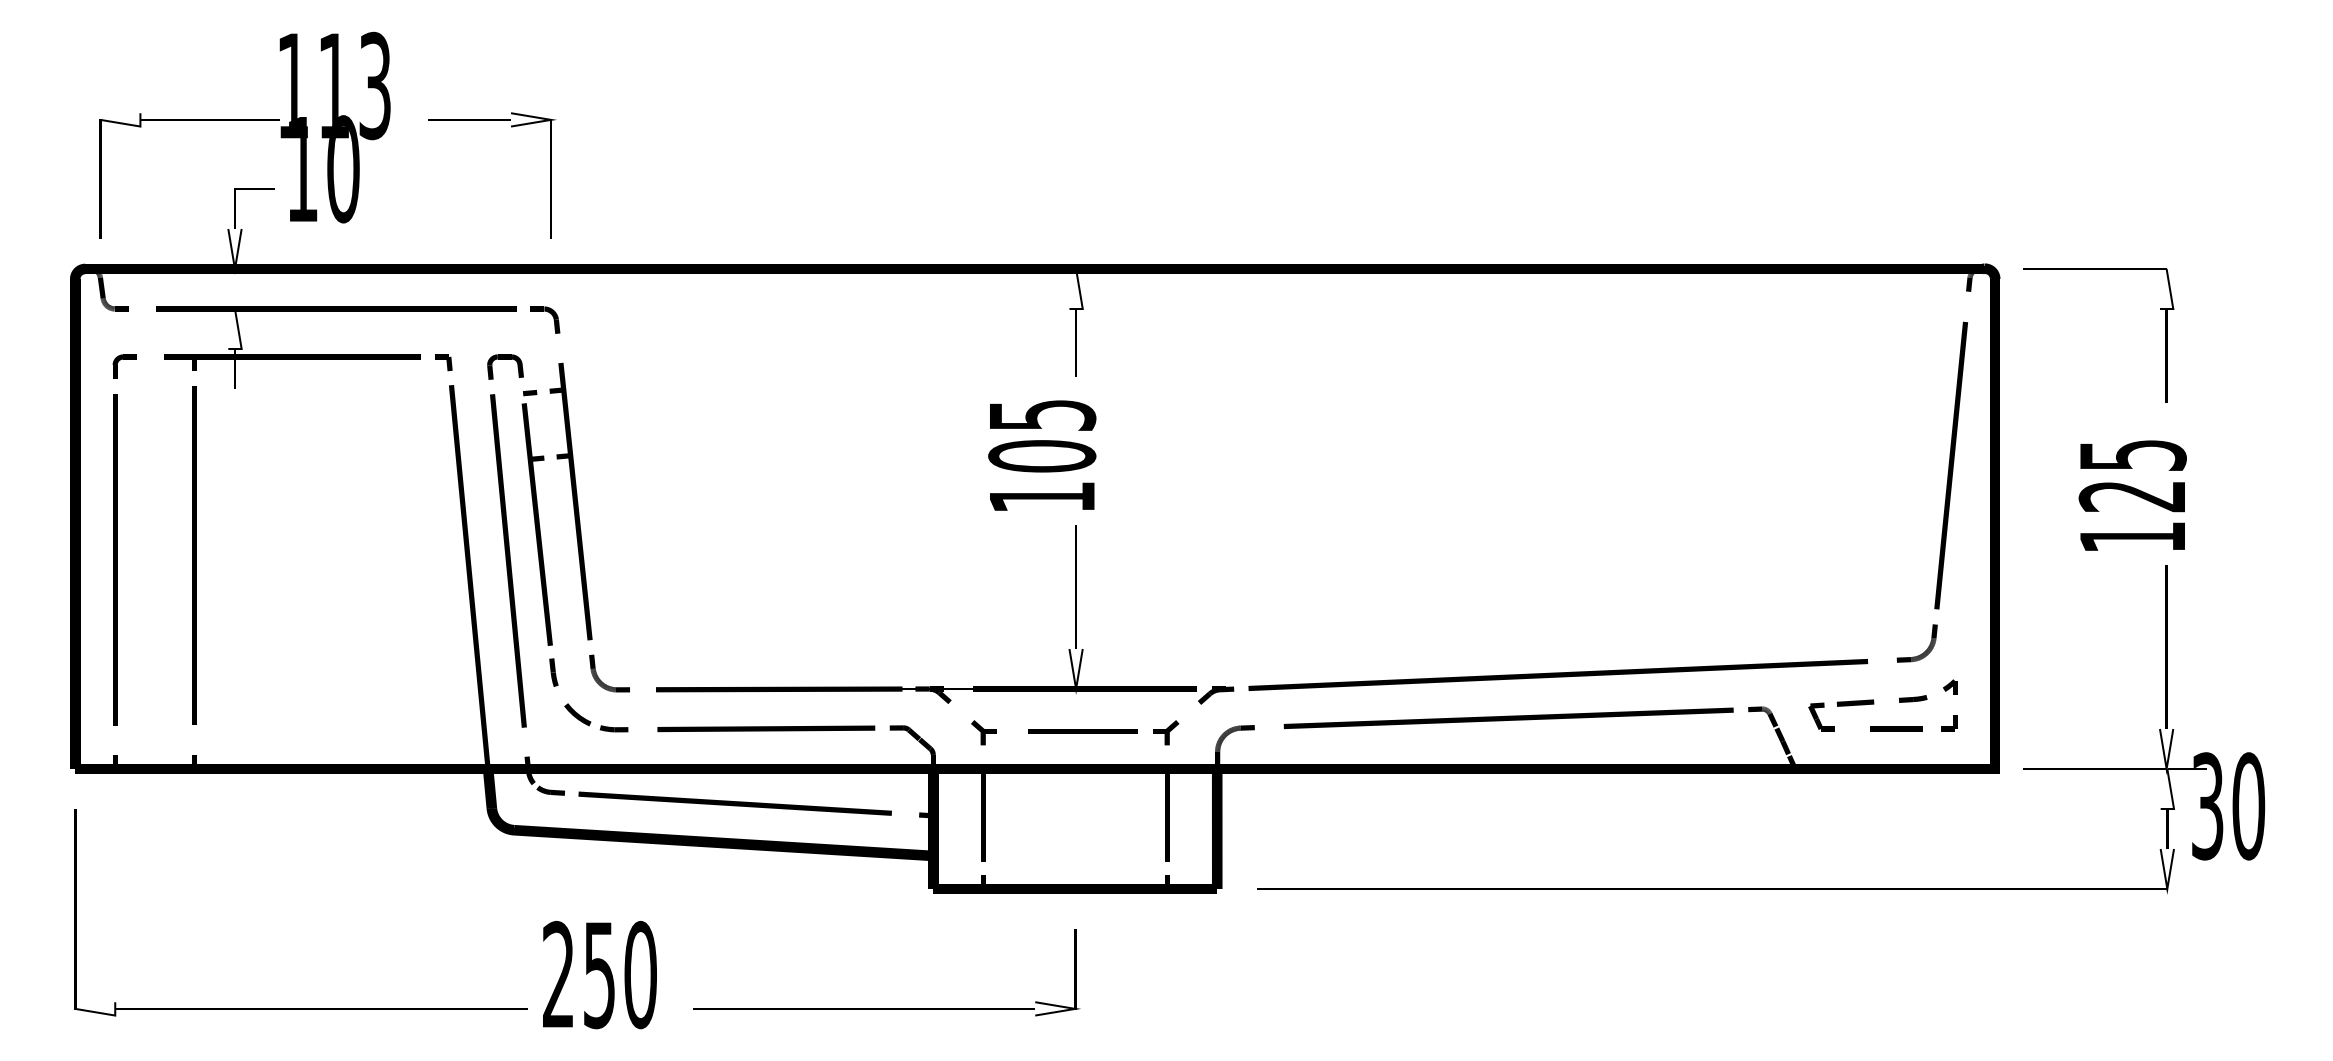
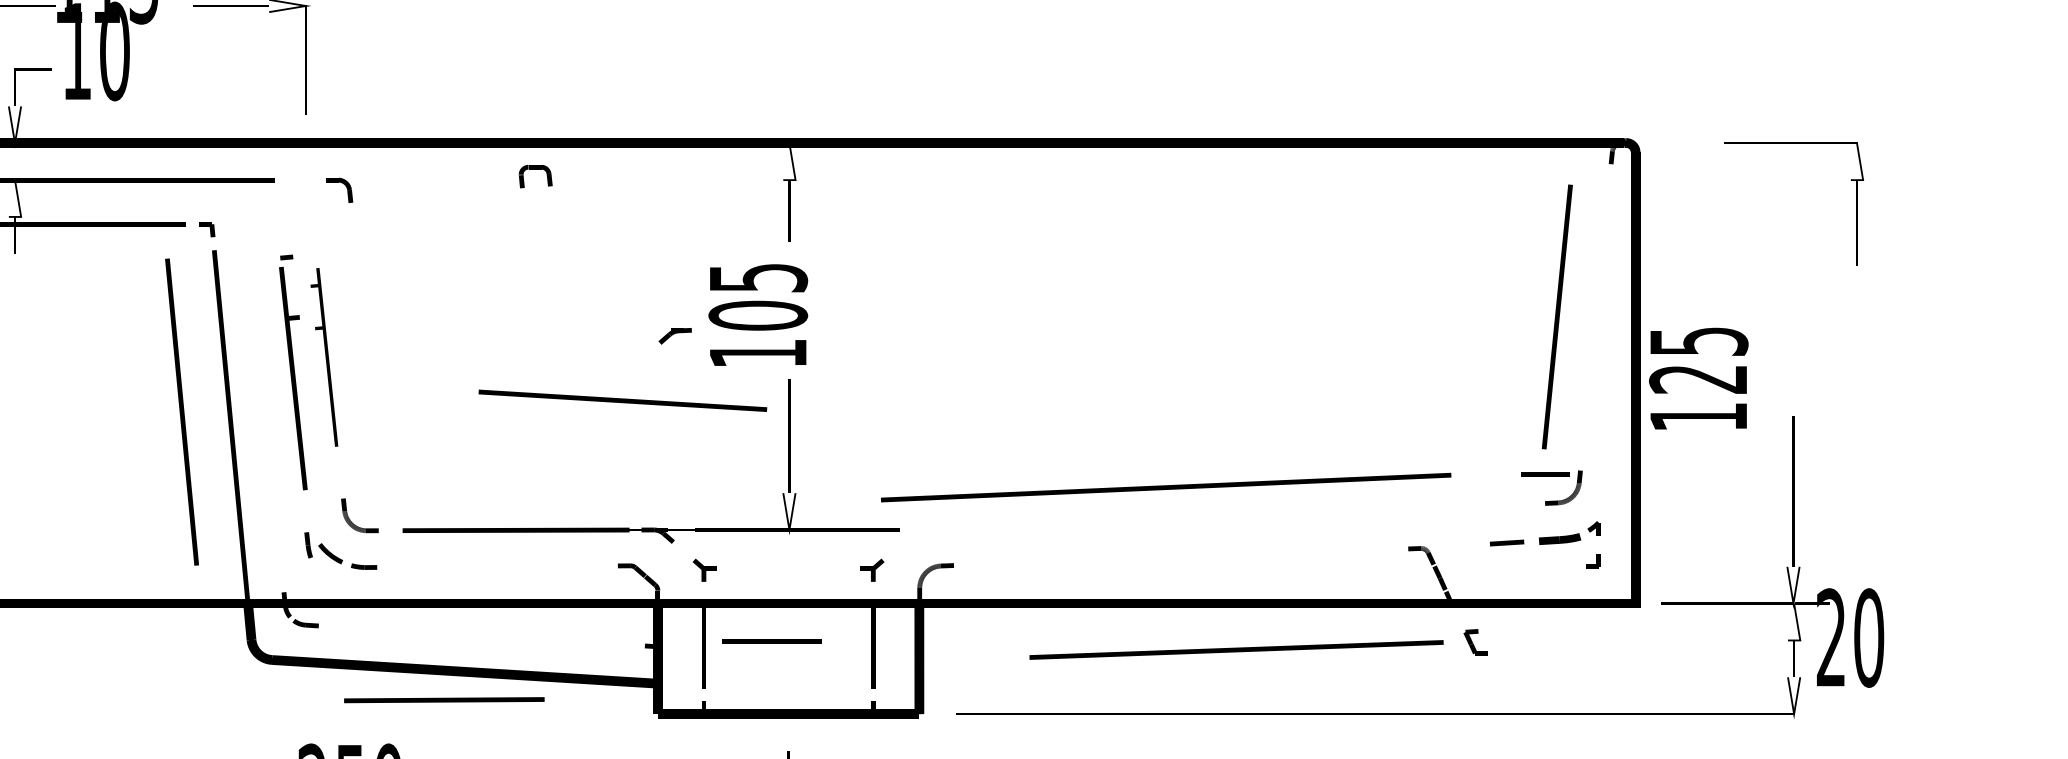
part: (2098, 269) -> (1794, 143), moved
part: (550, 314) -> (344, 185), moved
part: (505, 359) -> (535, 169), moved
line: (1950, 465) -> (1556, 316), moved
text: (2132, 495) -> (1698, 378), moved
part: (570, 501) -> (323, 357), size x0.7
line: (508, 560) -> (182, 411), moved
curve: (553, 672) -> (308, 545), moved
line: (1558, 674) -> (1166, 487), moved
part: (1216, 695) -> (675, 336), moved
part: (1913, 698) -> (1560, 538), size x1.6
part: (1821, 716) -> (1475, 641), moved
line: (1508, 718) -> (1236, 650), moved
line: (766, 728) -> (444, 699), moved
line: (1896, 728) -> (1544, 474), moved
line: (1082, 731) -> (771, 641), moved
line: (734, 803) -> (622, 400), moved
text: (2207, 806) -> (1831, 638), 30 -> 20

